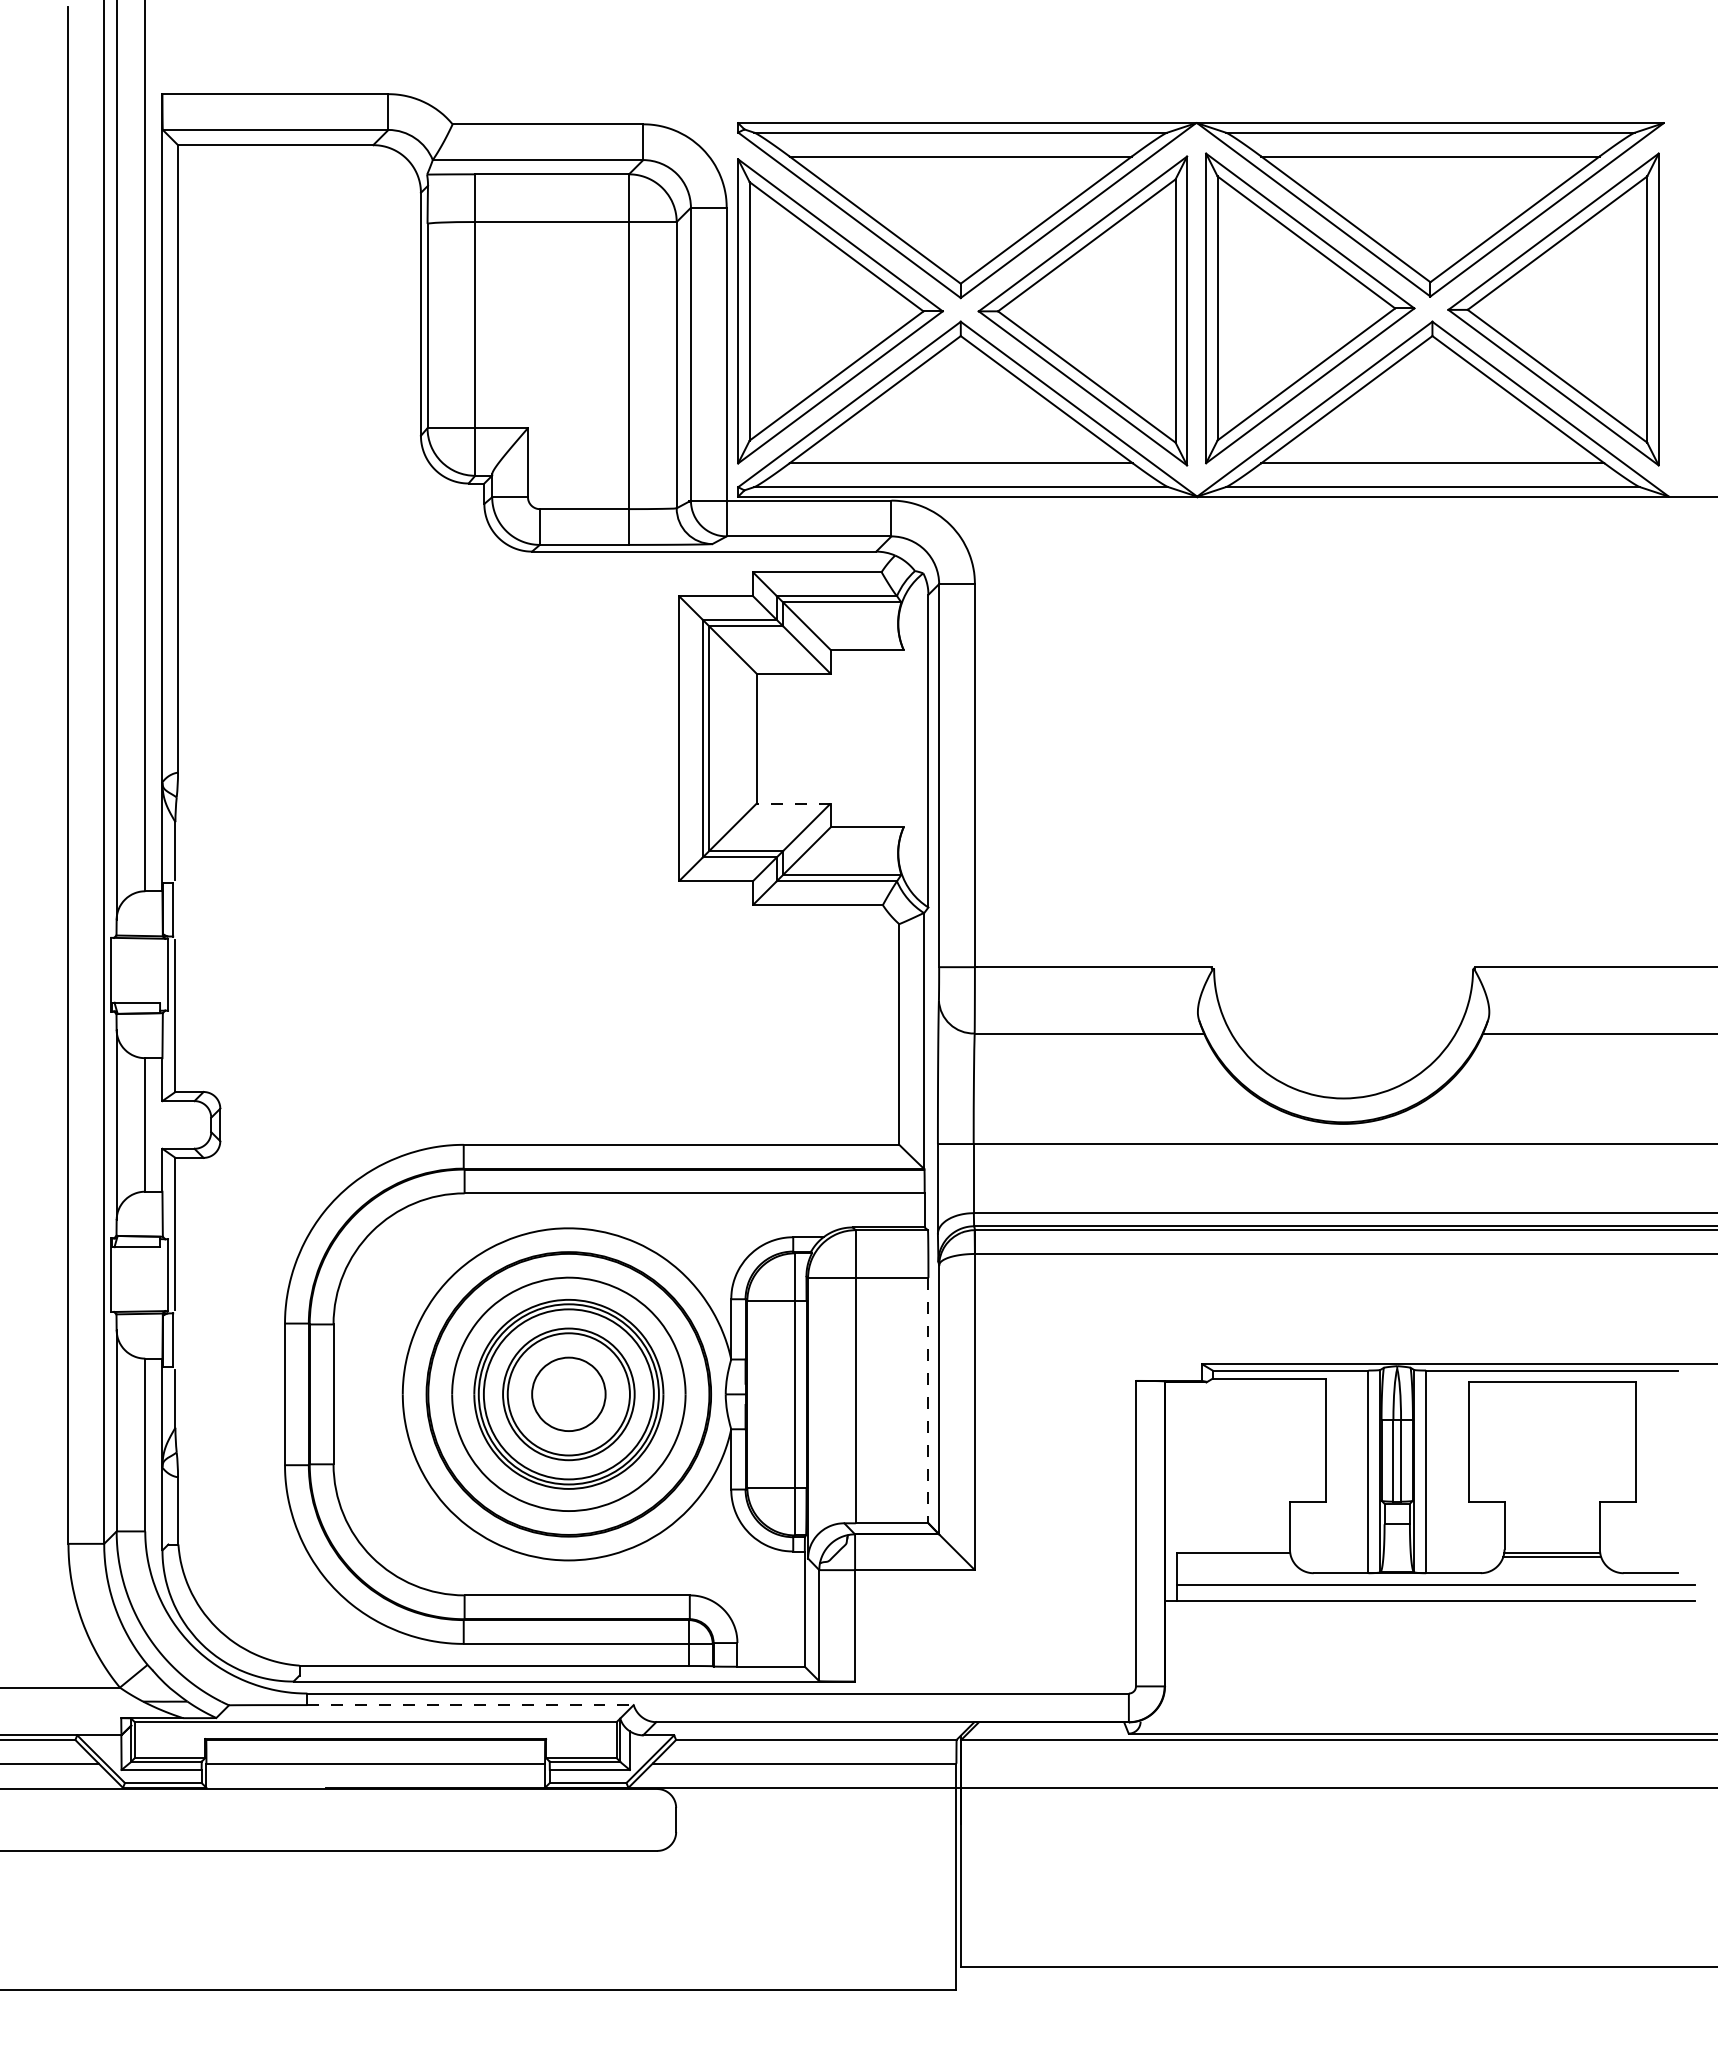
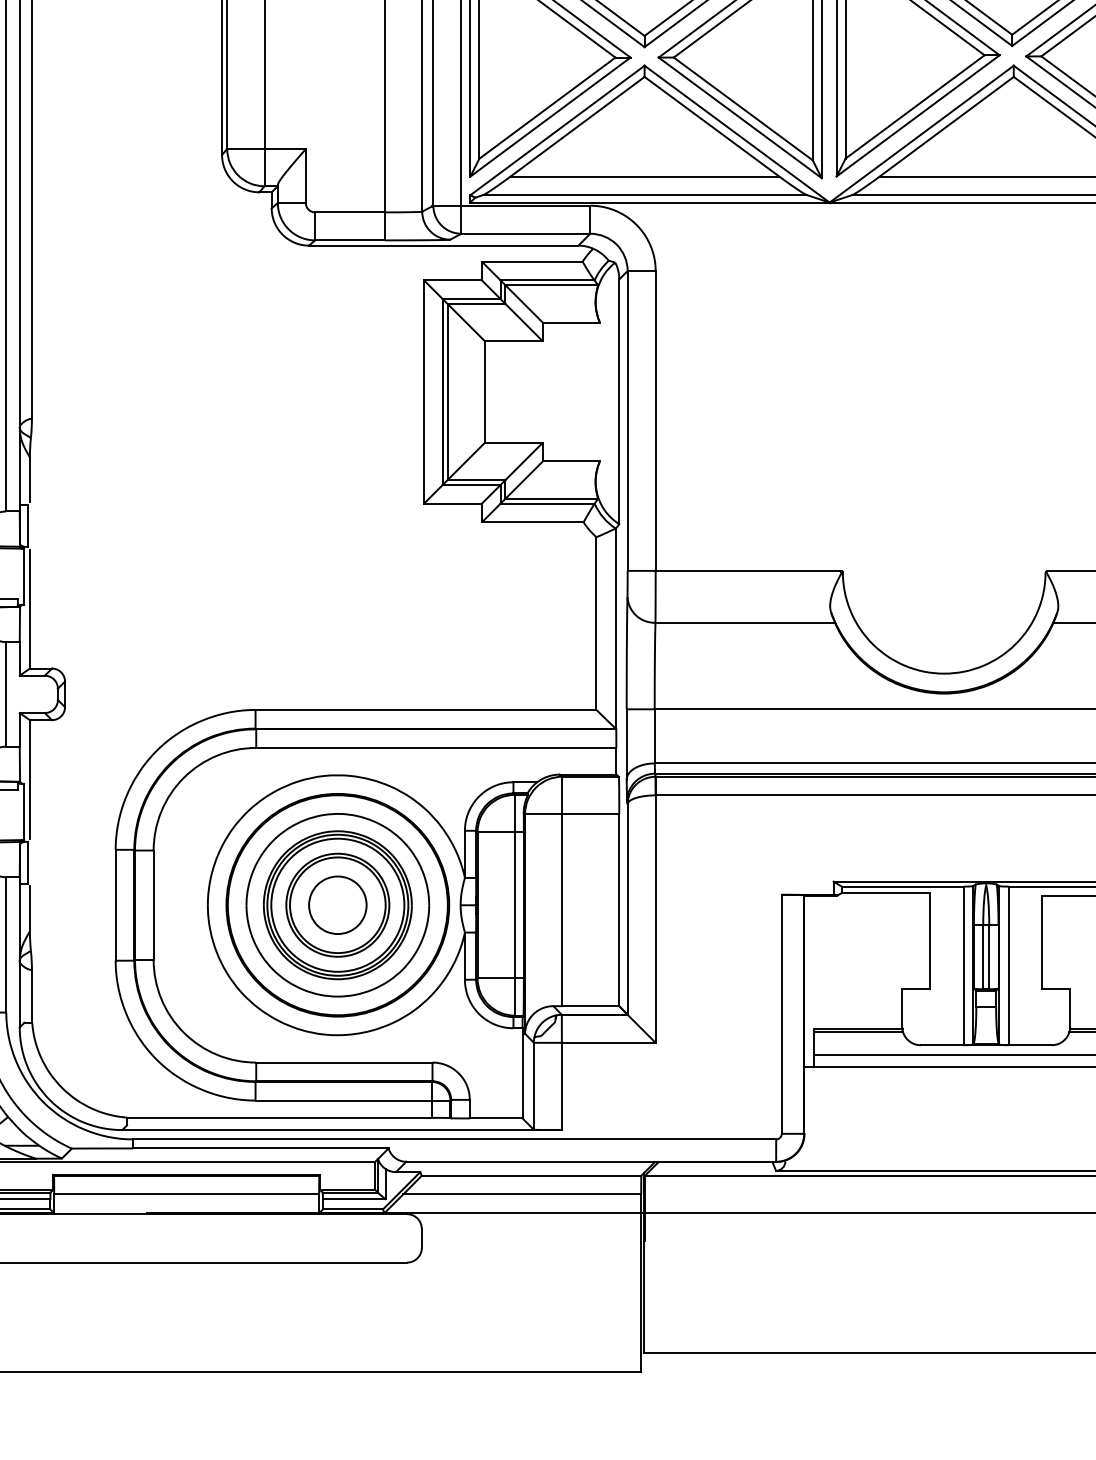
line: (793, 803) -> (513, 442), dashed -> solid
line: (928, 1400) -> (619, 910), dashed -> solid
line: (1233, 1556) -> (858, 1032), added
line: (471, 1705) -> (261, 1148), dashed -> solid

